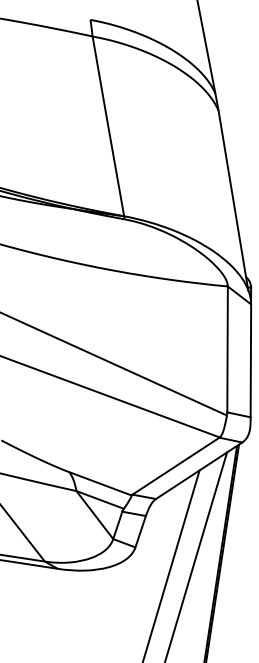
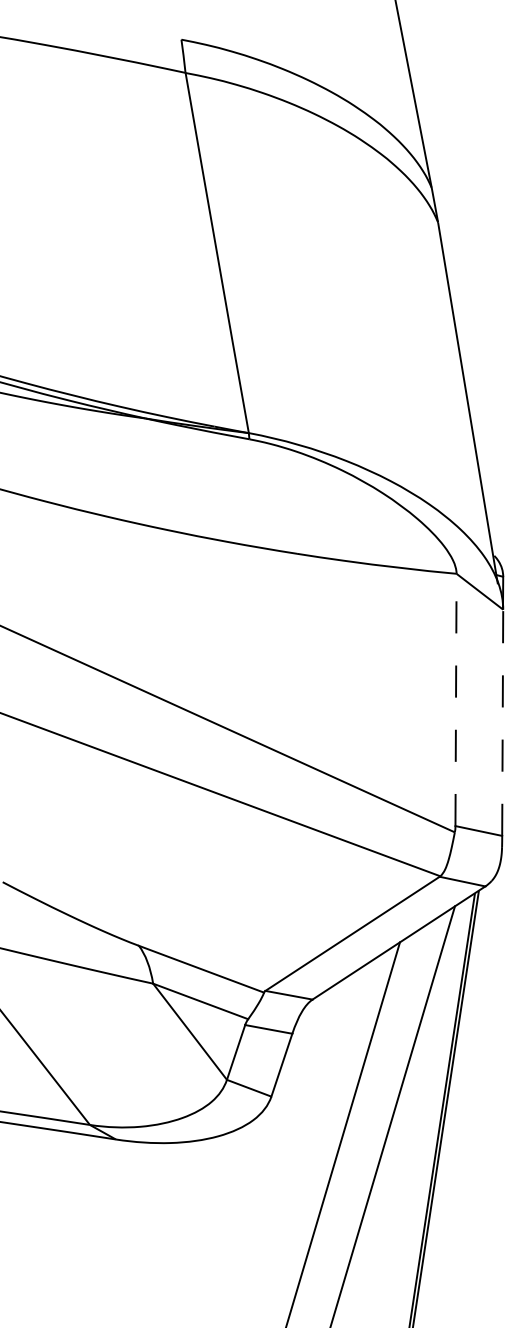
line: (227, 349) -> (455, 700), solid -> dashed
line: (250, 360) -> (501, 722), solid -> dashed

